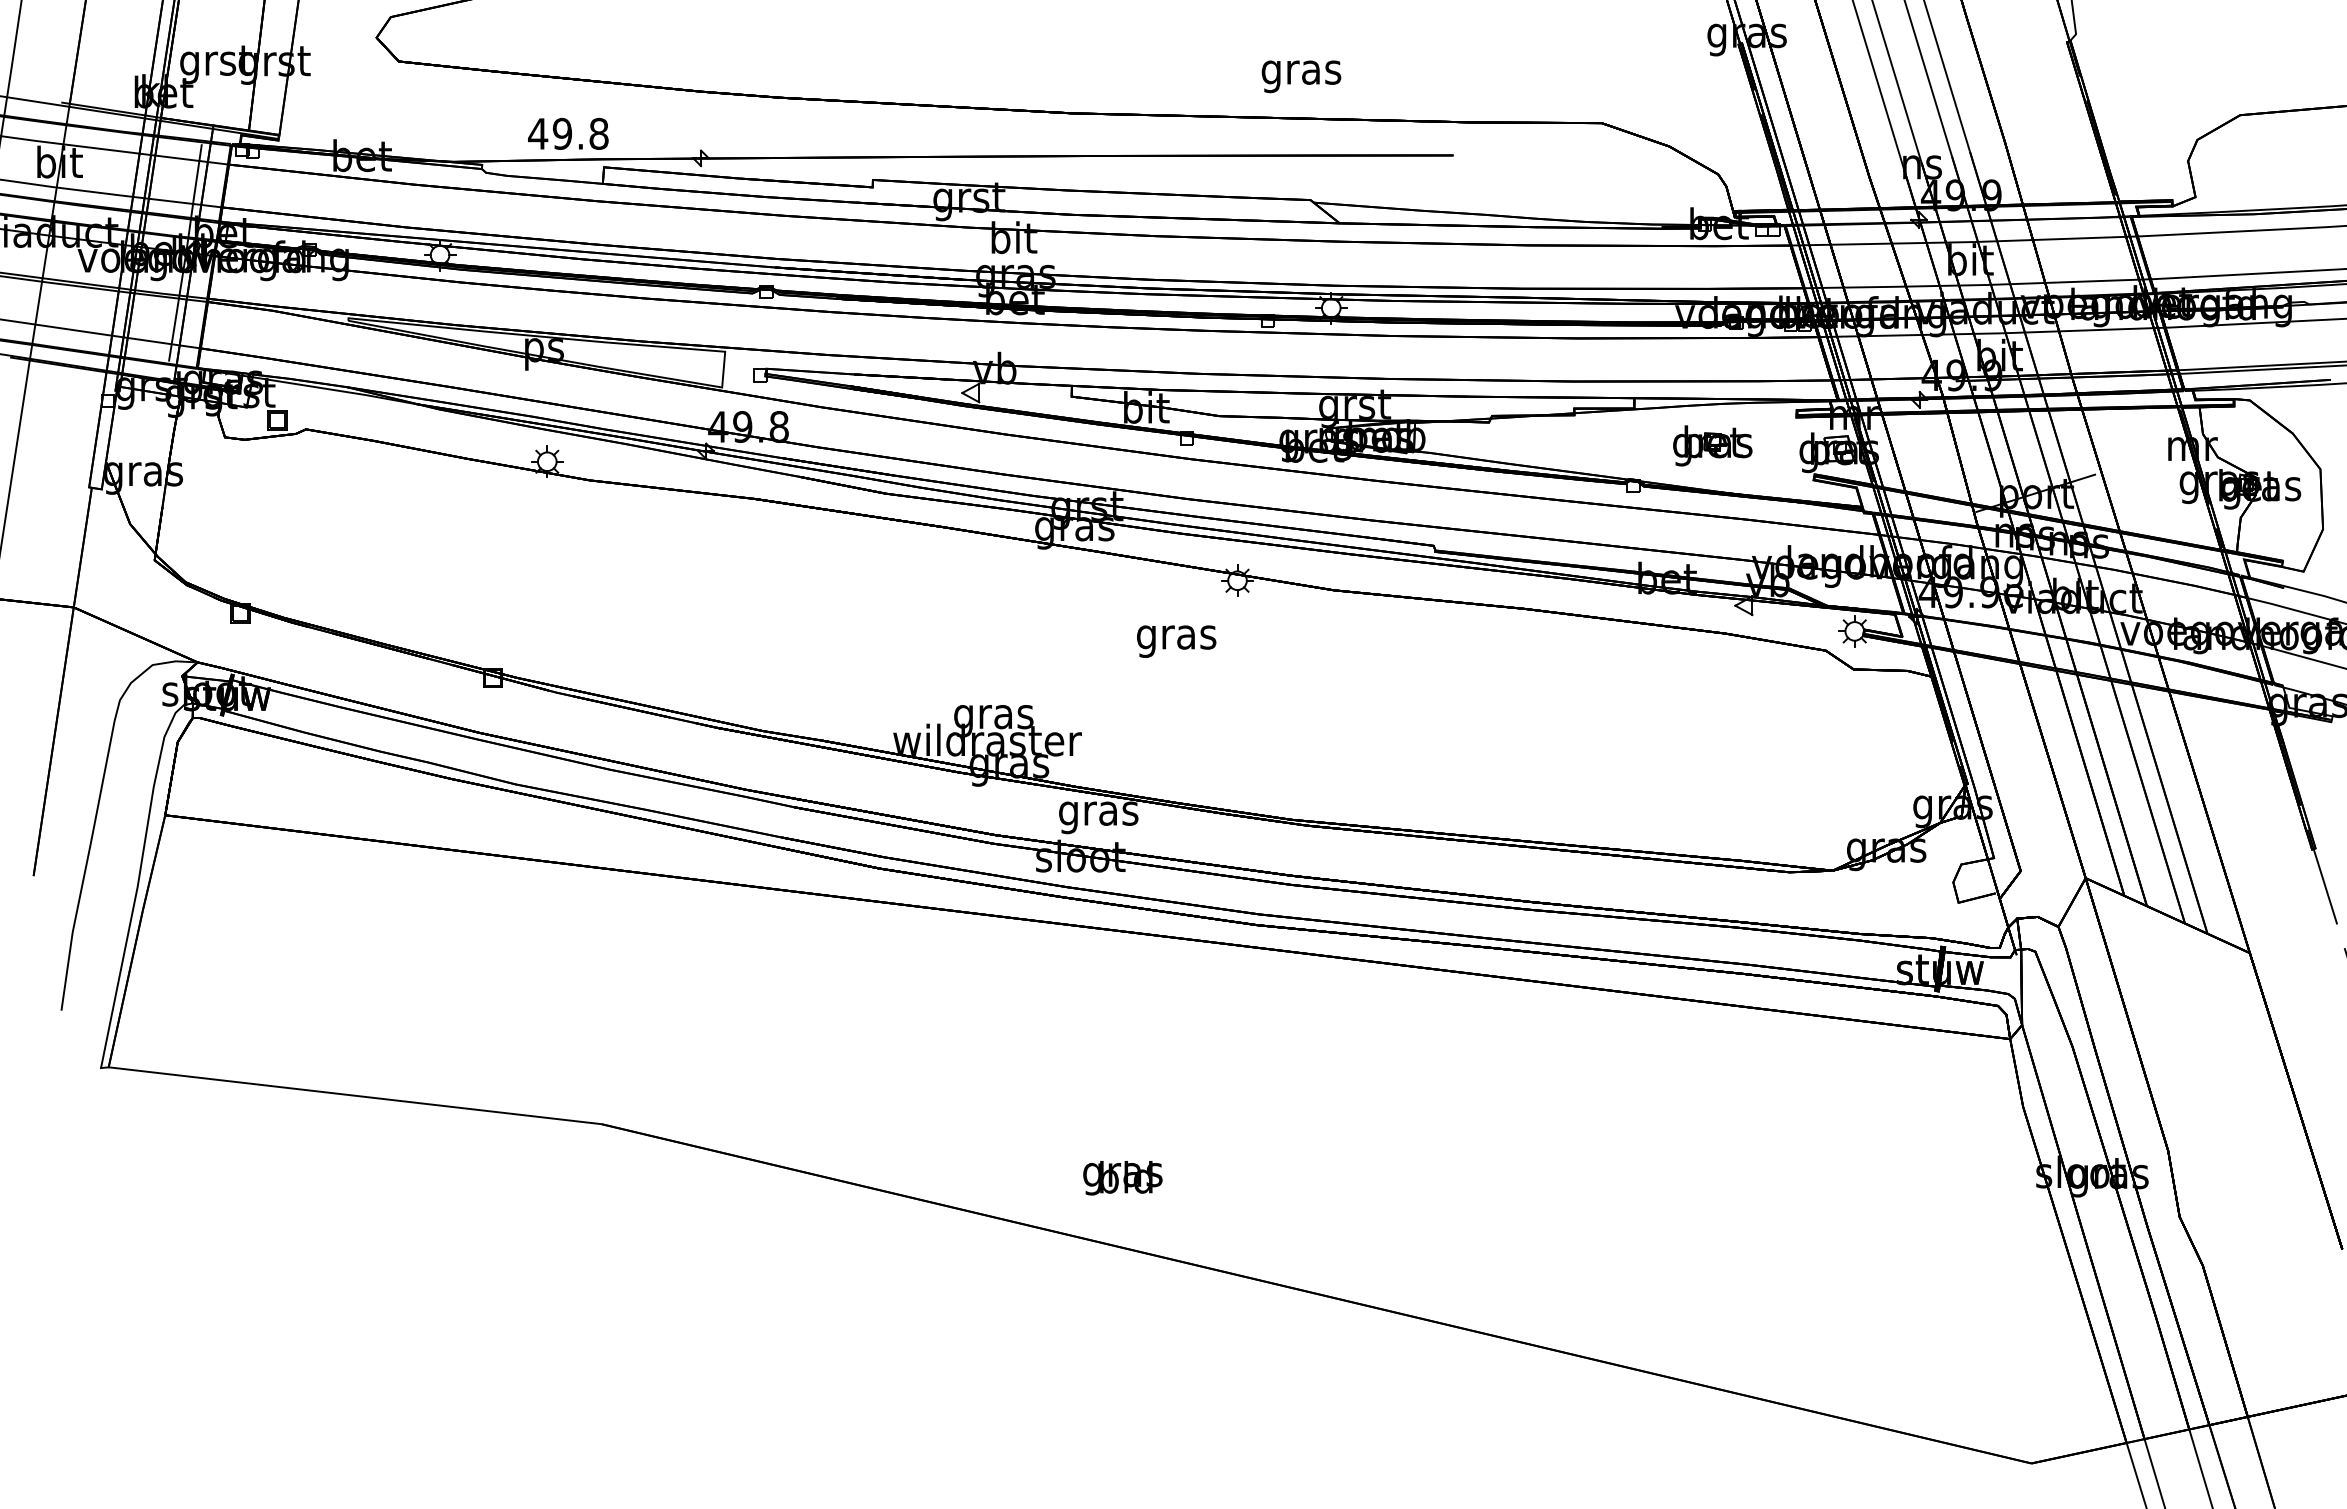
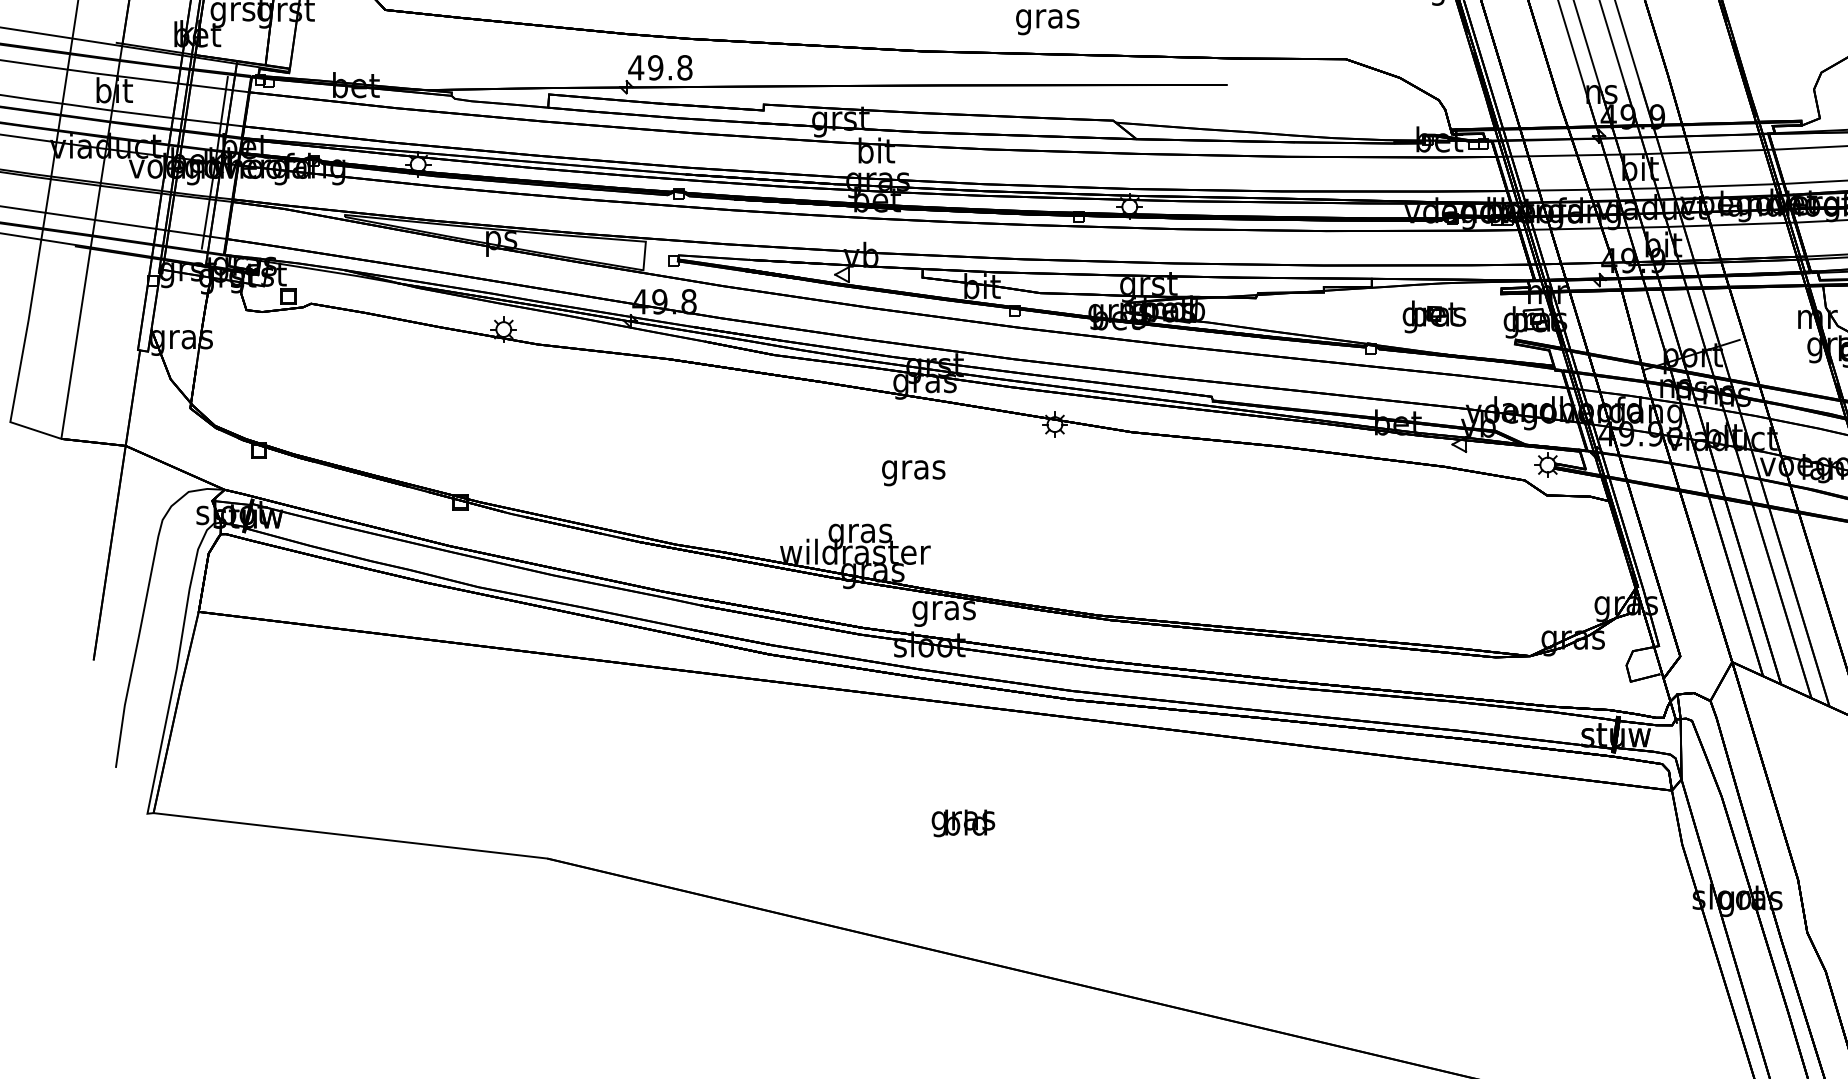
text: (1301, 76) -> (1047, 21), moved
text: (568, 133) -> (660, 67), moved
text: (1176, 641) -> (913, 473), moved
text: (1122, 1178) -> (963, 823), moved

